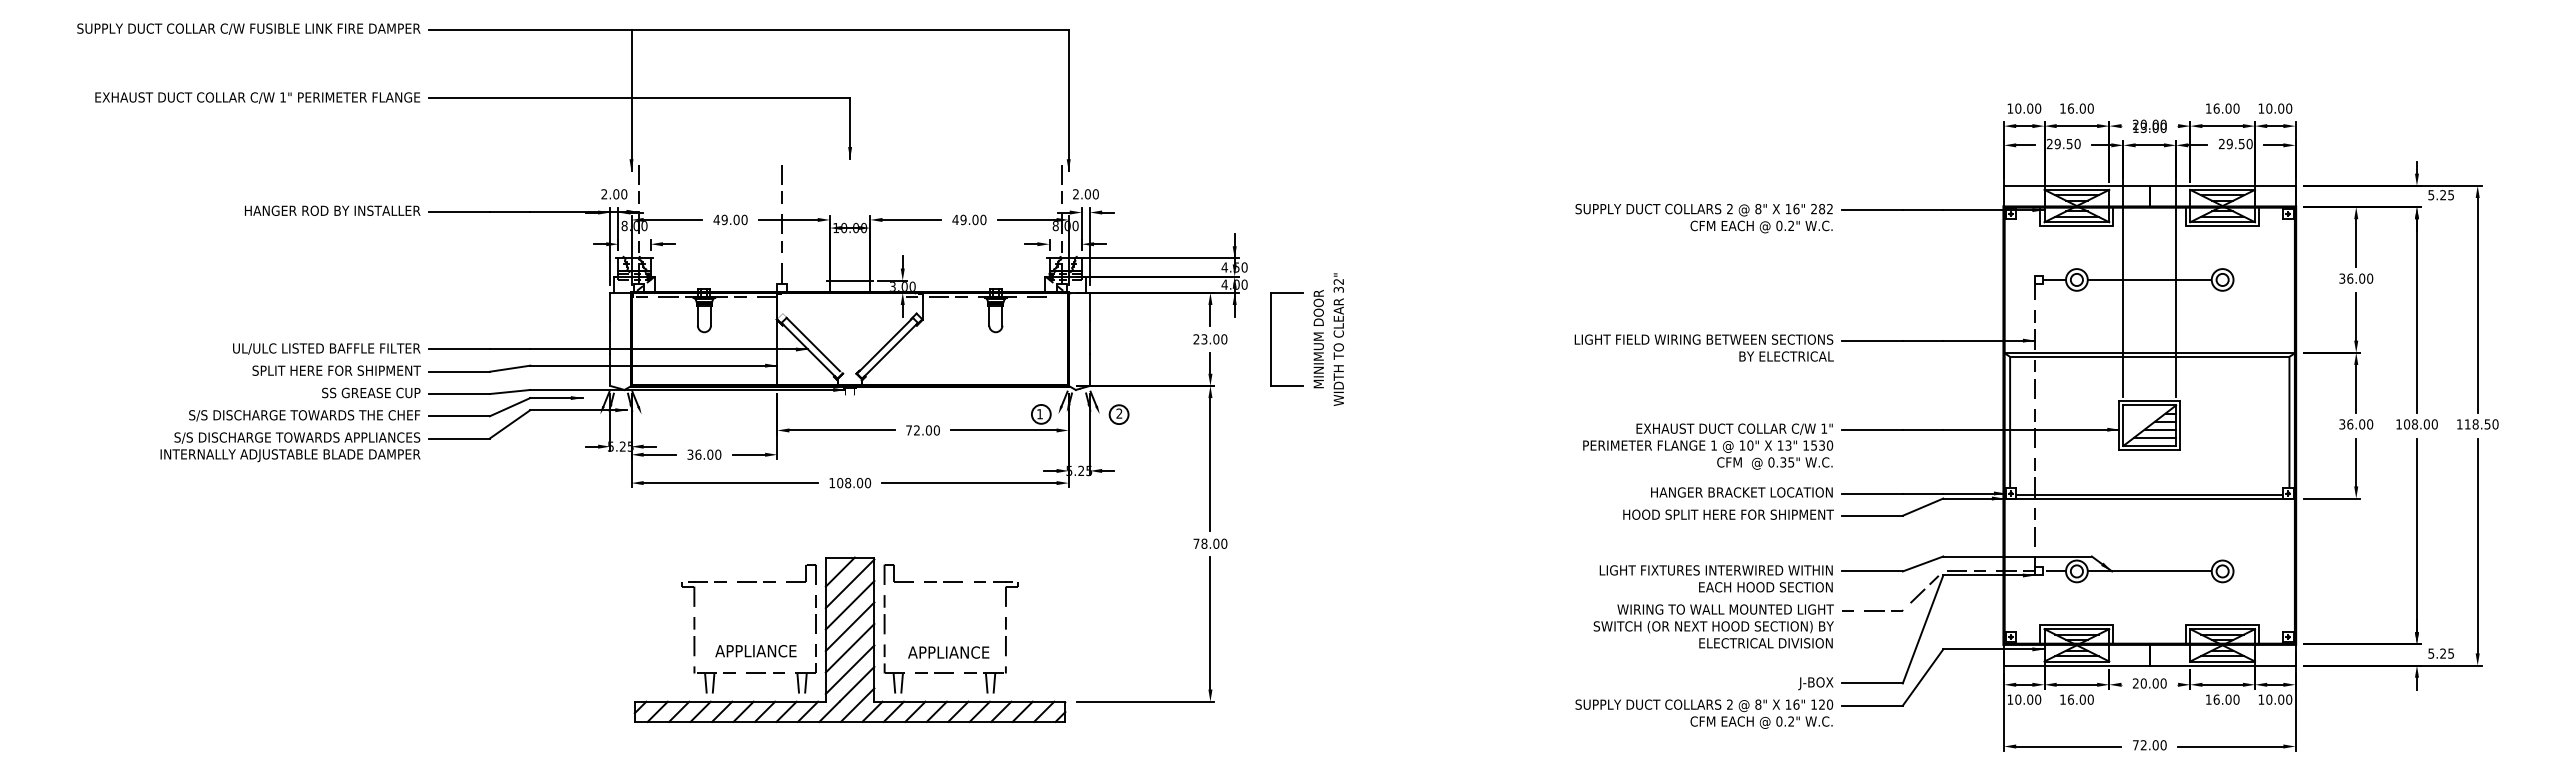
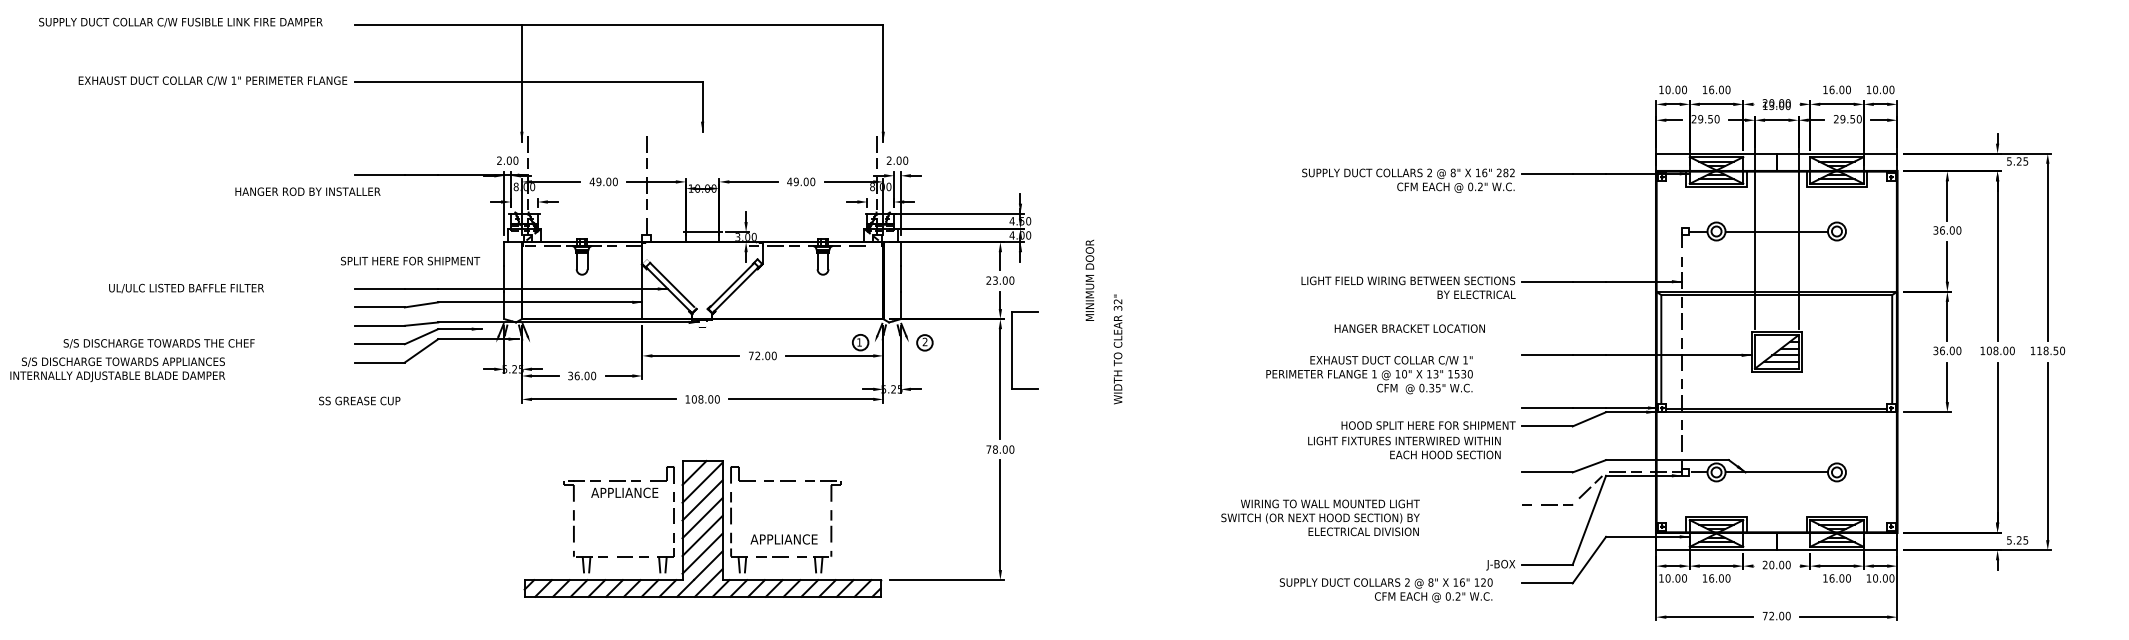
text: (248, 28) -> (180, 22), moved
text: (332, 210) -> (307, 191), moved
part: (1271, 339) -> (1012, 350), moved
text: (1338, 339) -> (1117, 349), moved
text: (326, 348) -> (186, 288), moved
text: (336, 370) -> (410, 260), moved
text: (371, 392) -> (359, 400), moved
text: (304, 415) -> (159, 343), moved
text: (1708, 446) -> (1369, 374), moved
text: (290, 447) -> (117, 370), moved
text: (1741, 492) -> (1409, 328), moved
text: (1715, 578) -> (1403, 447), moved
text: (1713, 626) -> (1320, 517), moved
text: (755, 651) -> (624, 493), moved
text: (1704, 713) -> (1386, 589), moved

